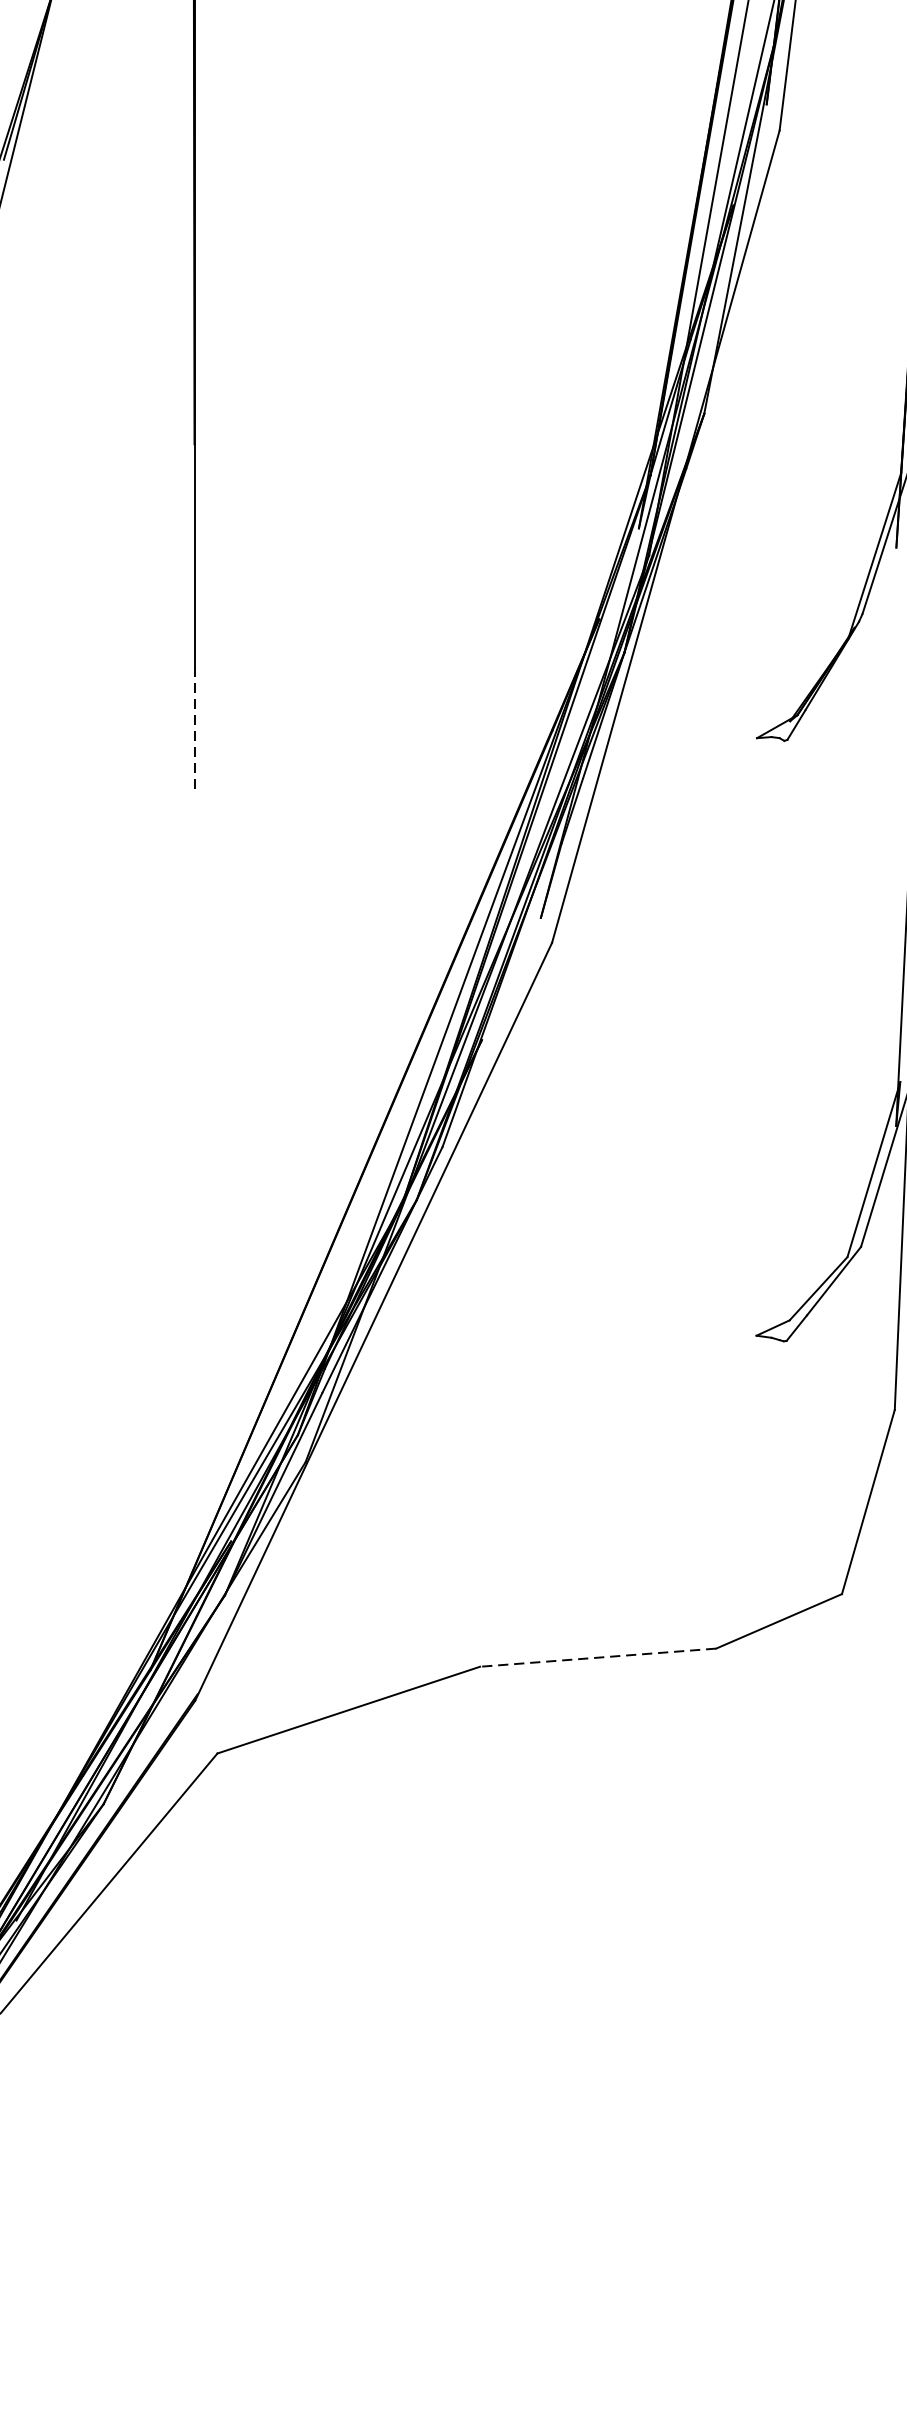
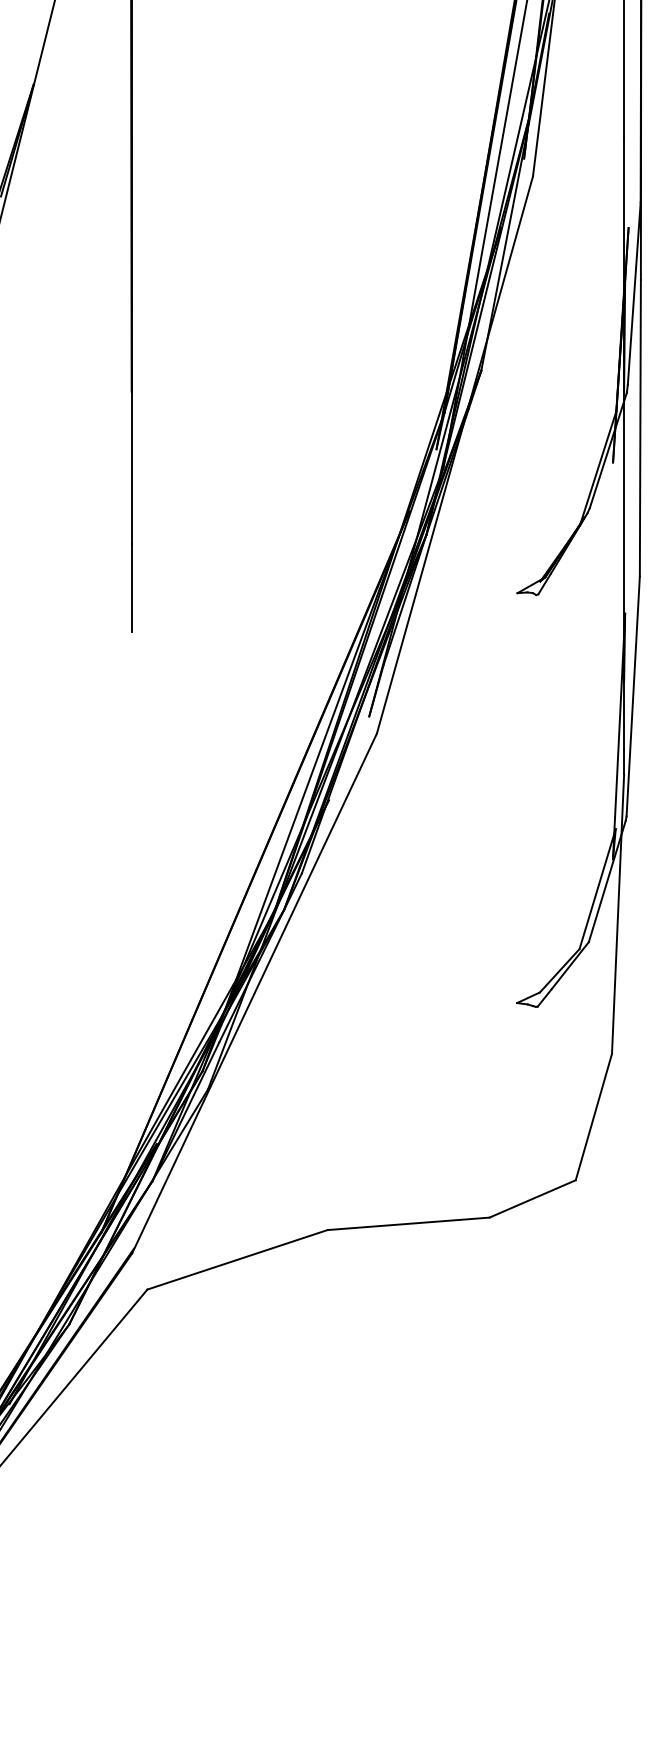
line: (194, 731) -> (131, 588), dashed -> solid
line: (598, 1657) -> (408, 1223), dashed -> solid

